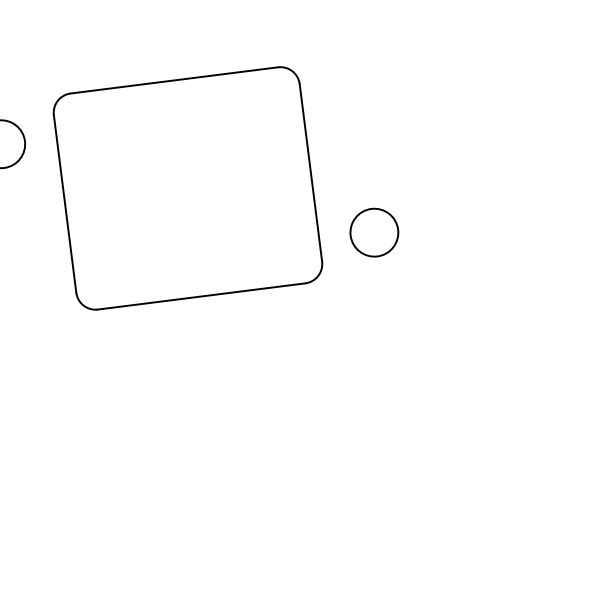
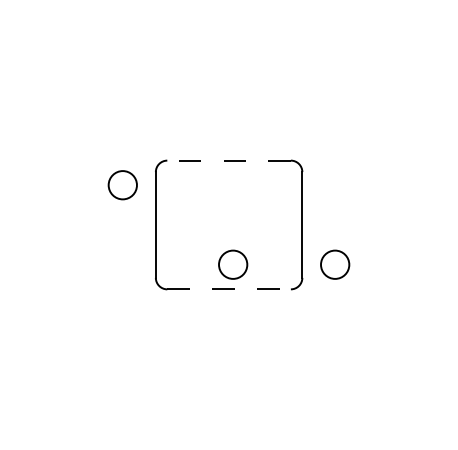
line: (174, 80) -> (229, 160), solid -> dashed
circle: (203, 253) -> (233, 264), added
line: (202, 296) -> (229, 289), solid -> dashed

